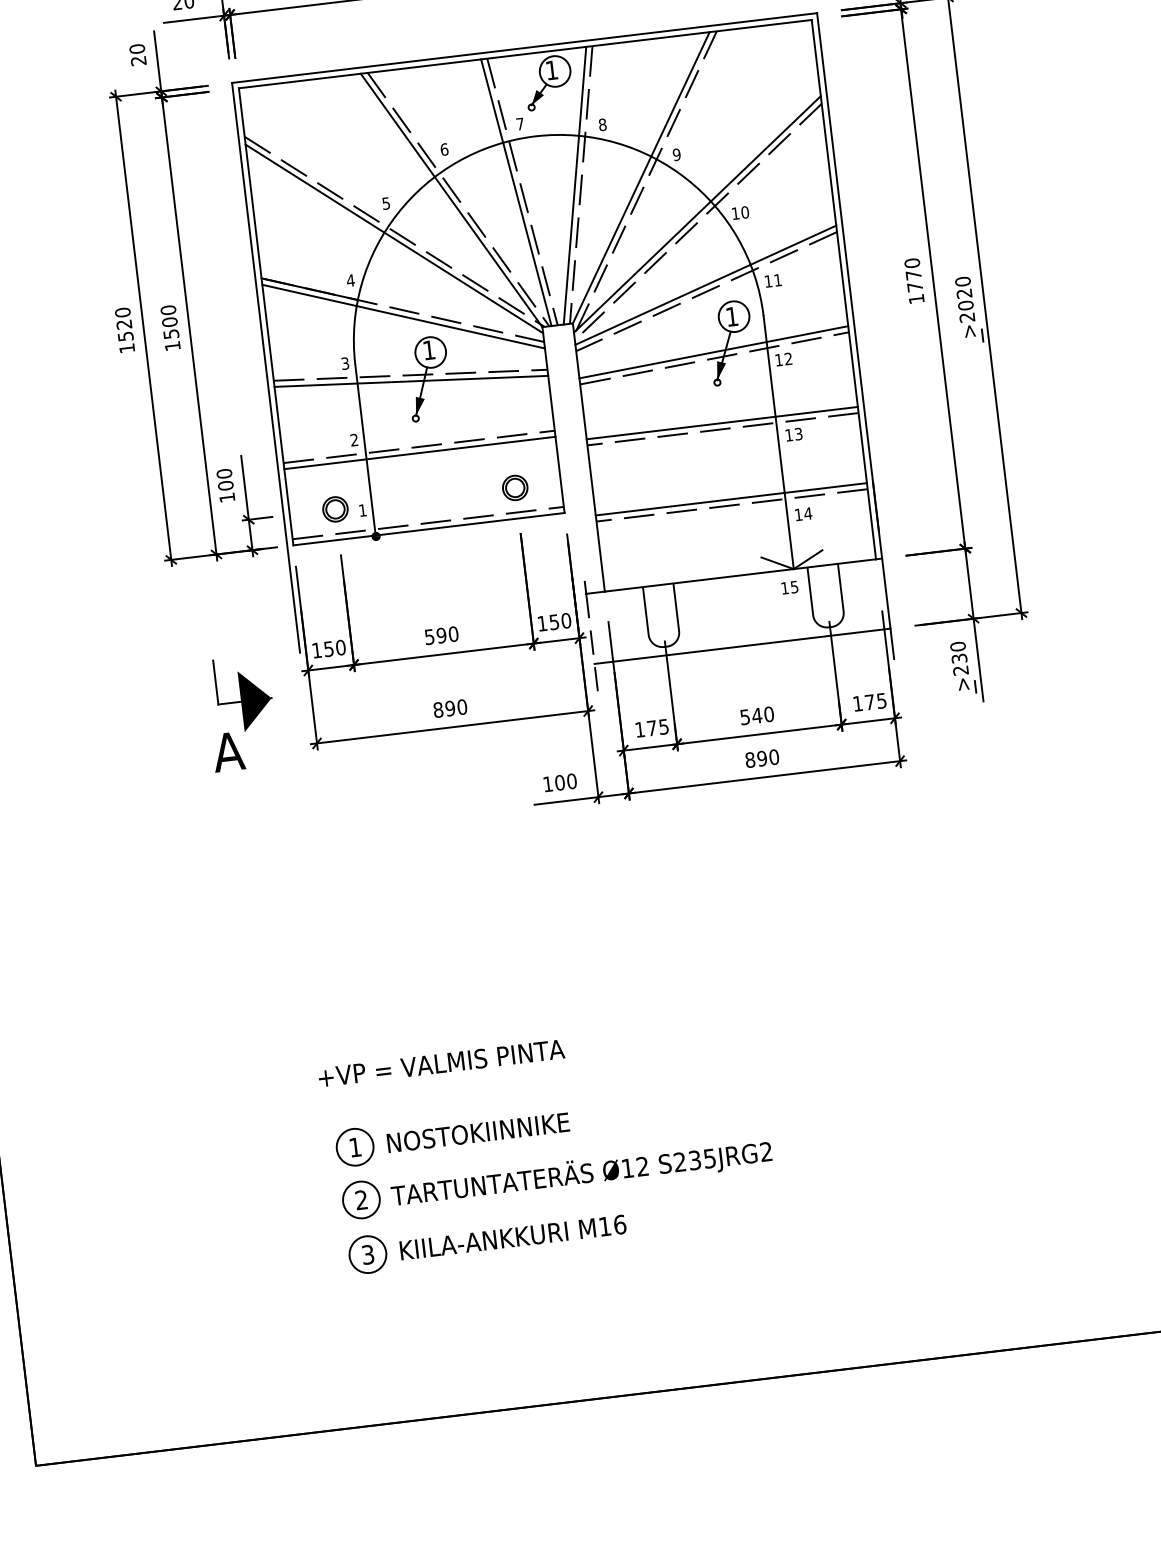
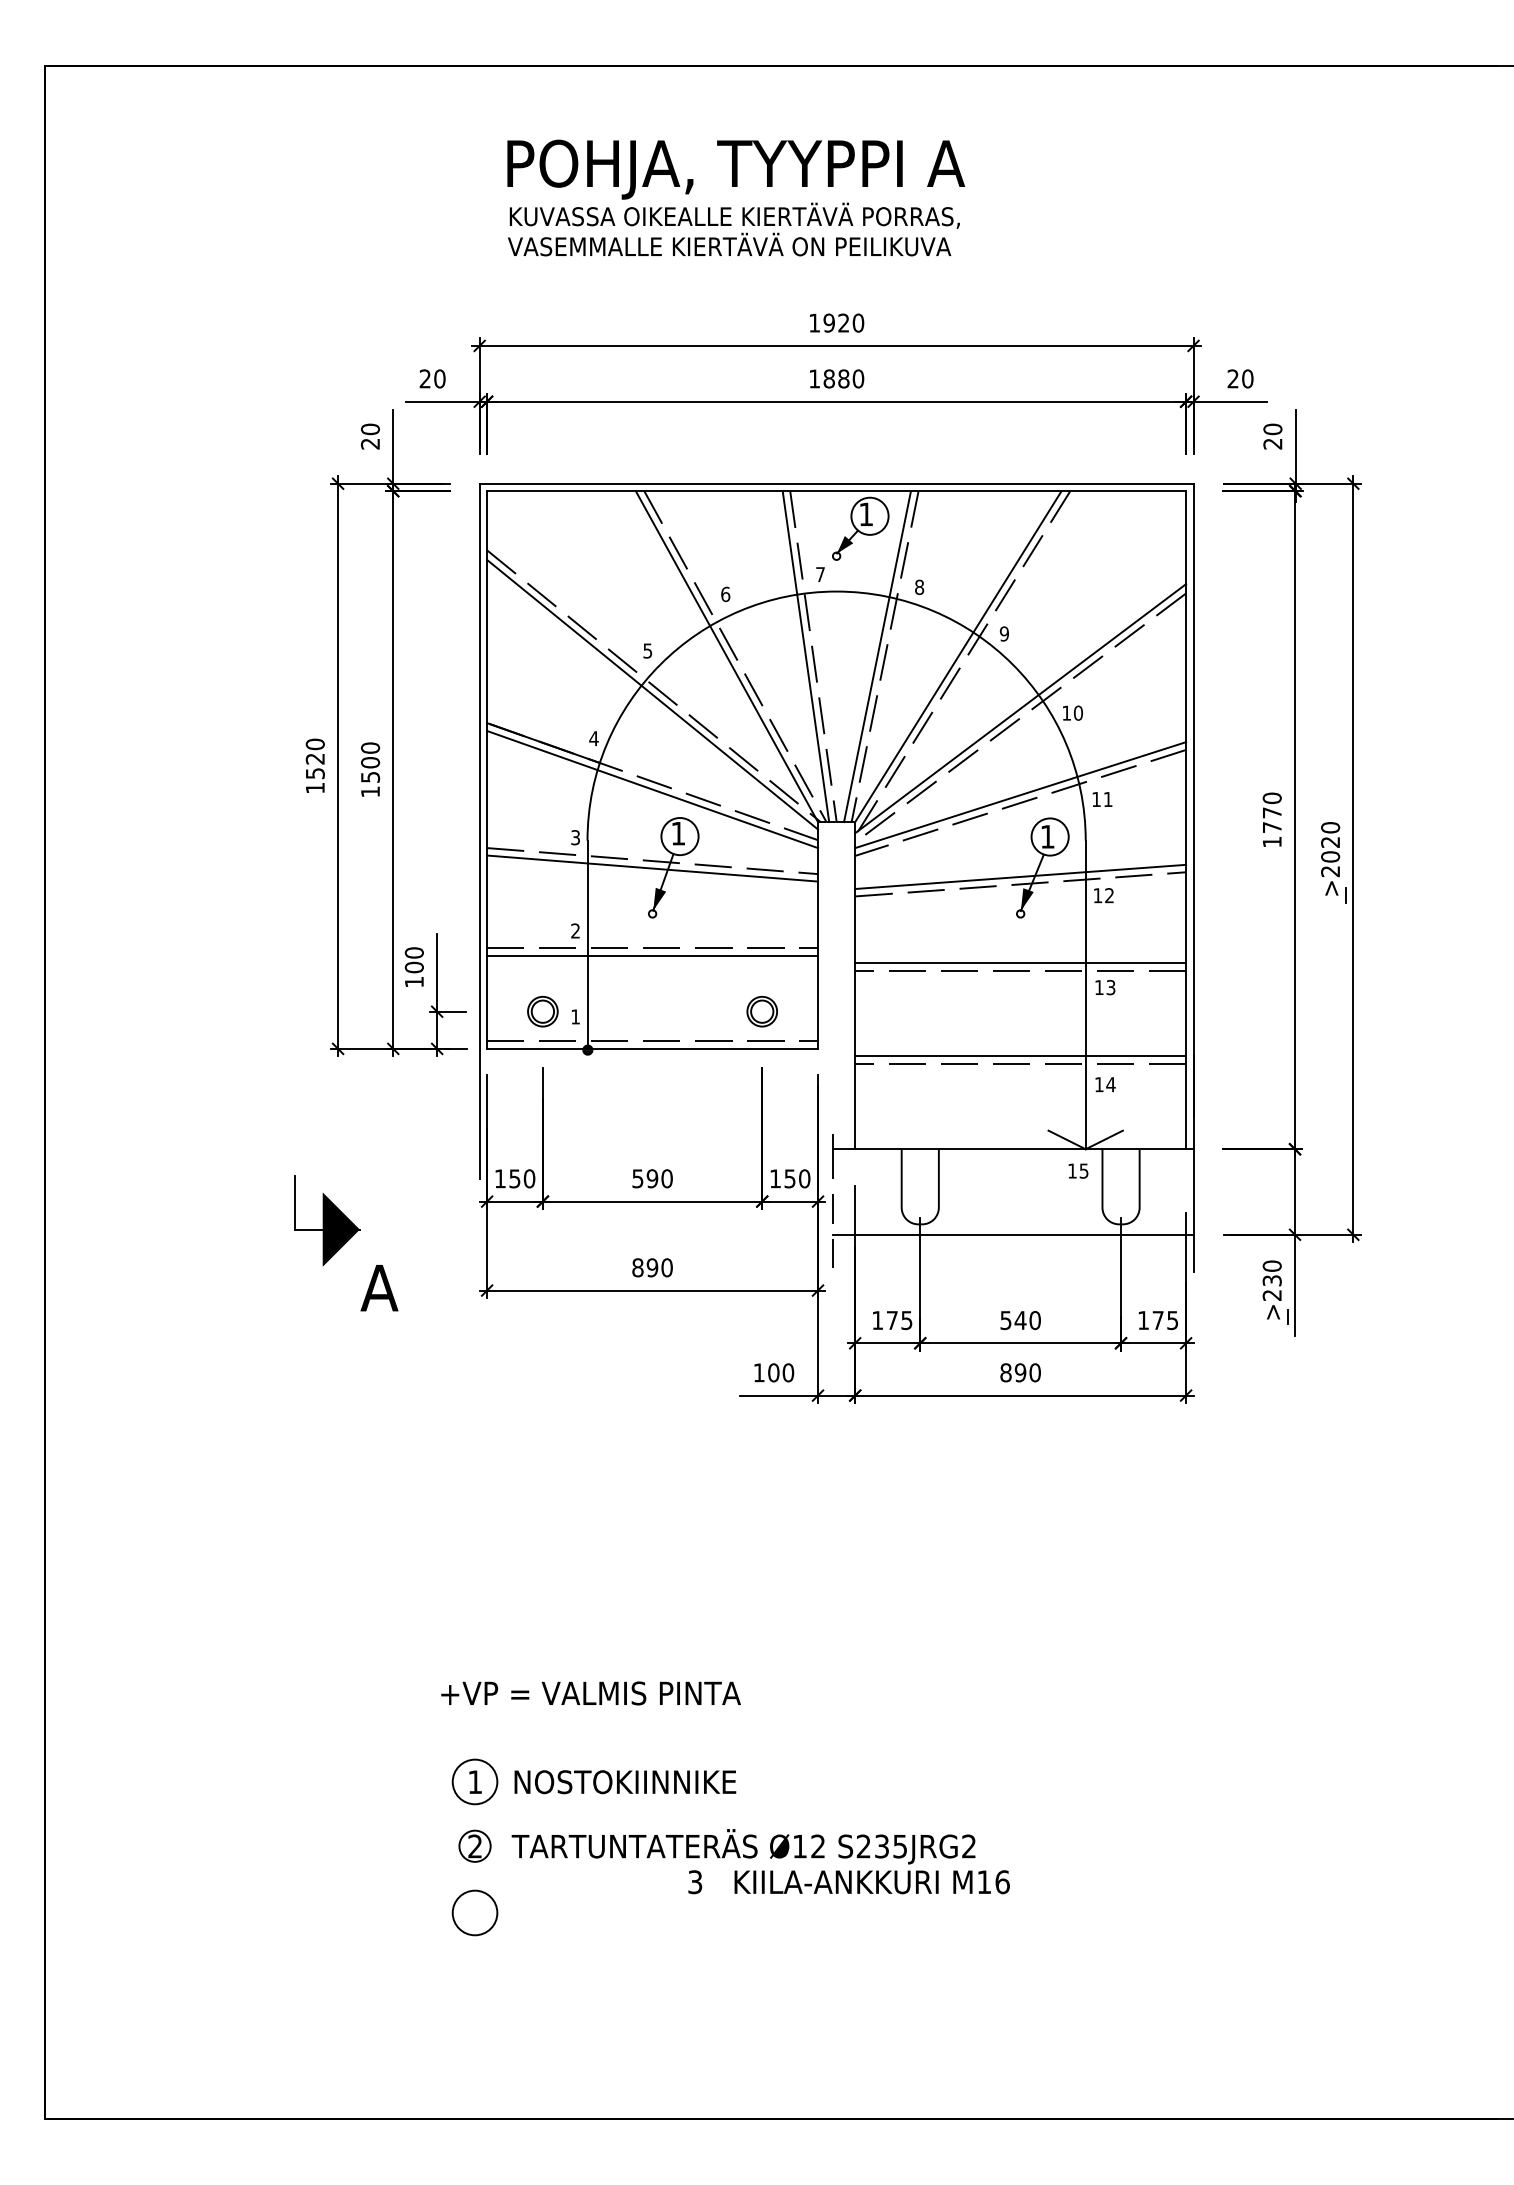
part: (244, 693) -> (327, 1220), moved
circle: (360, 1199) -> (474, 1845), size x0.7
text: (493, 1240) -> (848, 1882), moved

